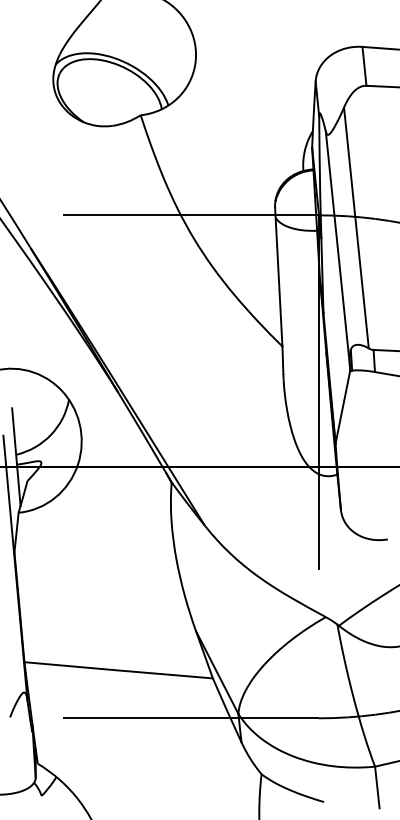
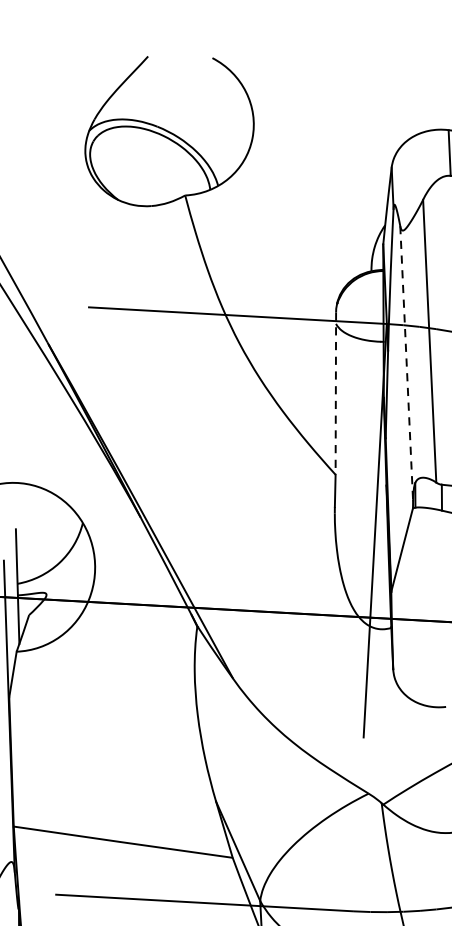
line: (337, 248) -> (406, 363), solid -> dashed
line: (278, 277) -> (335, 393), solid -> dashed

